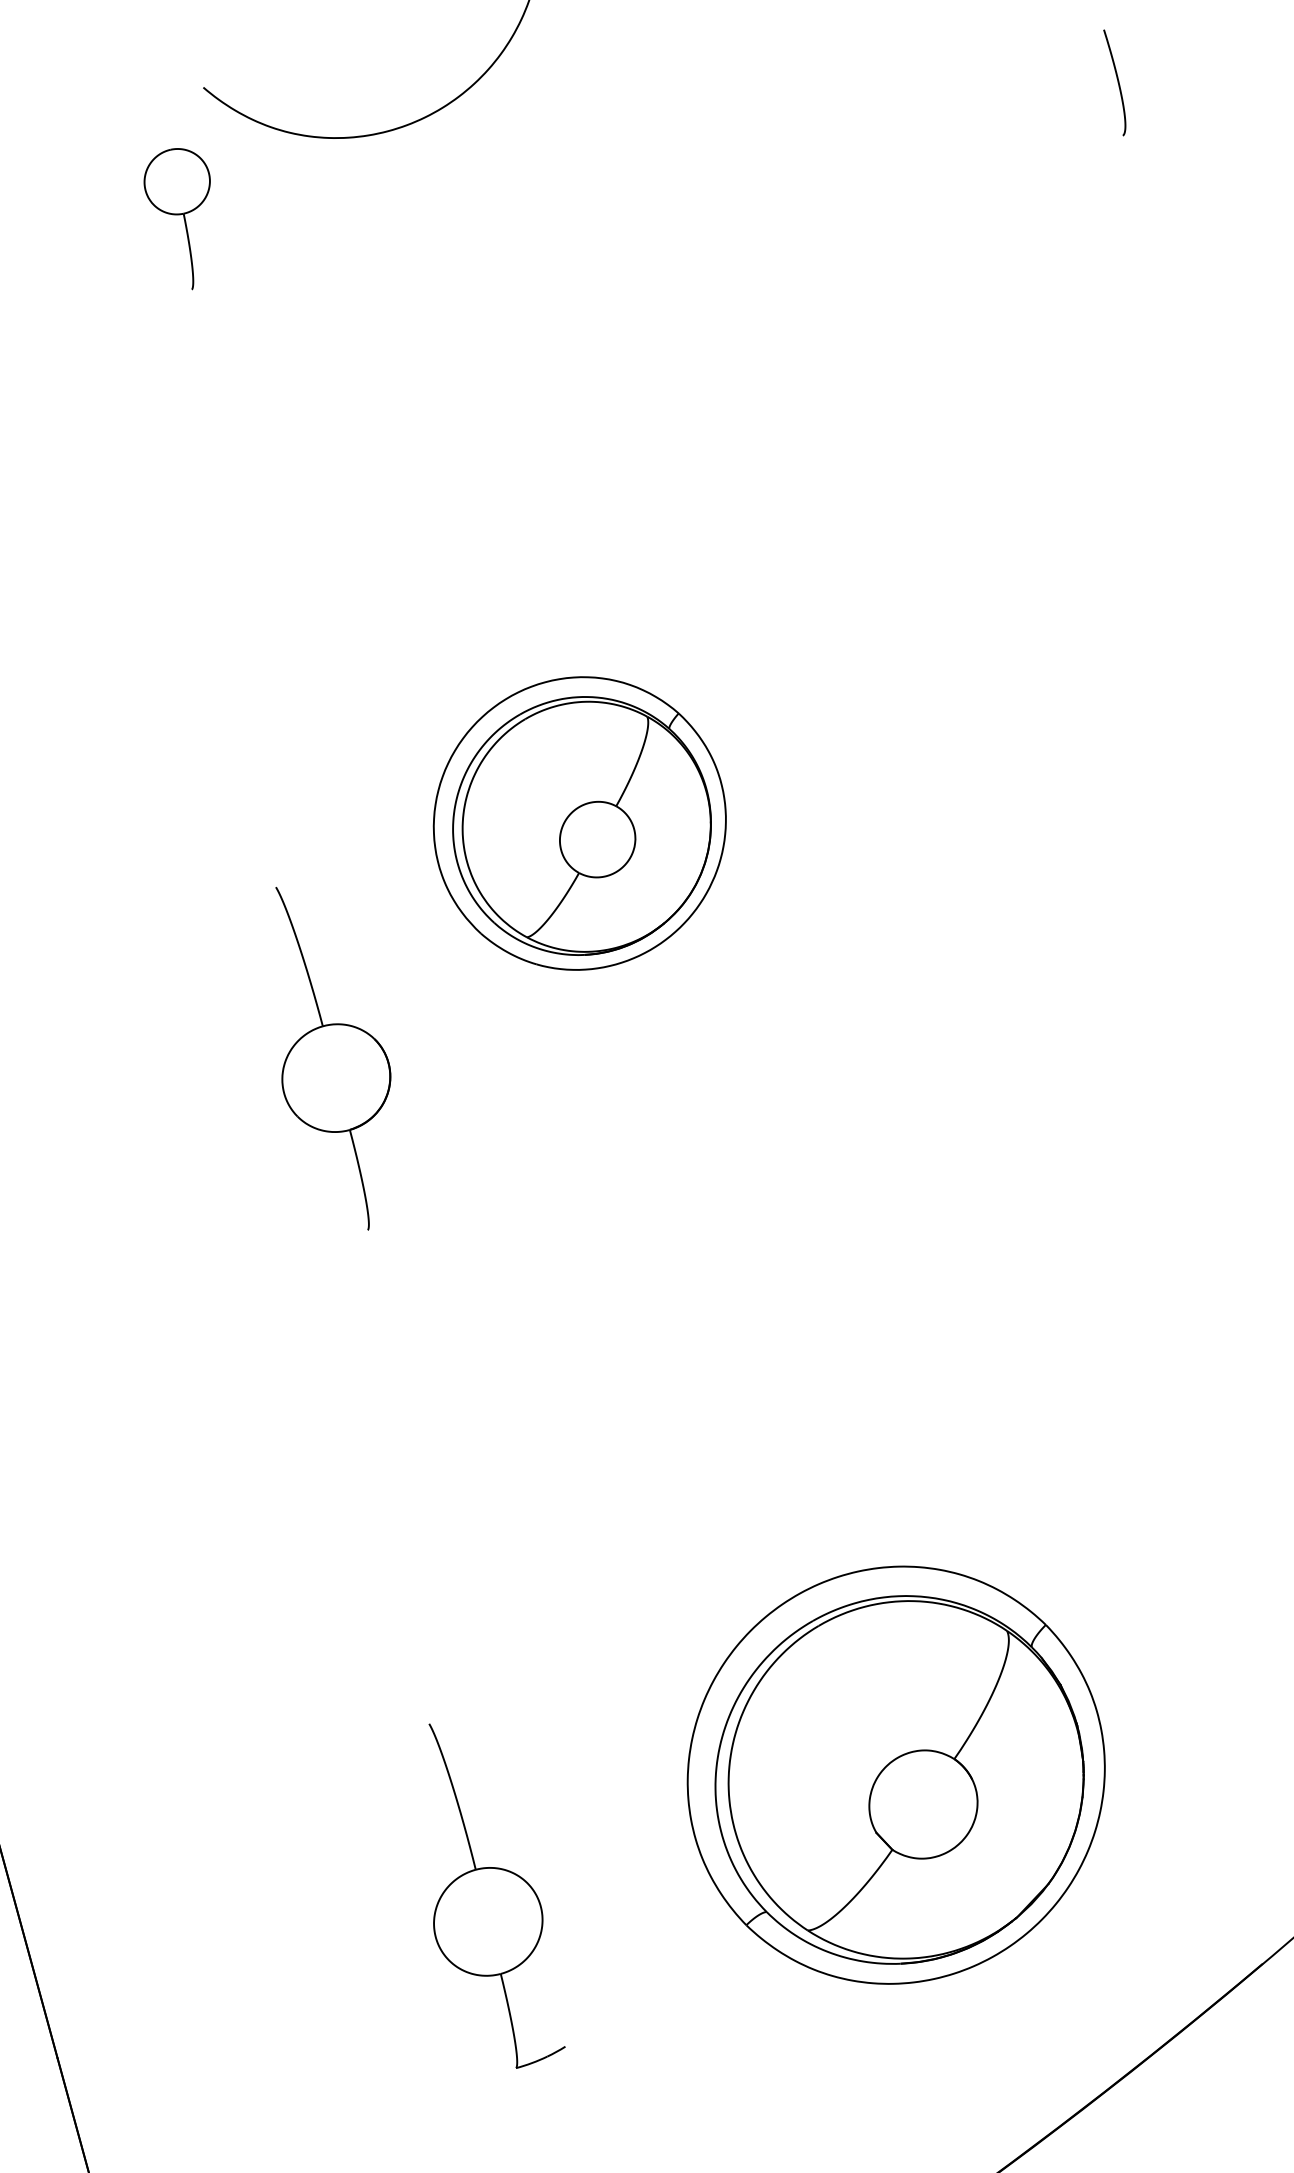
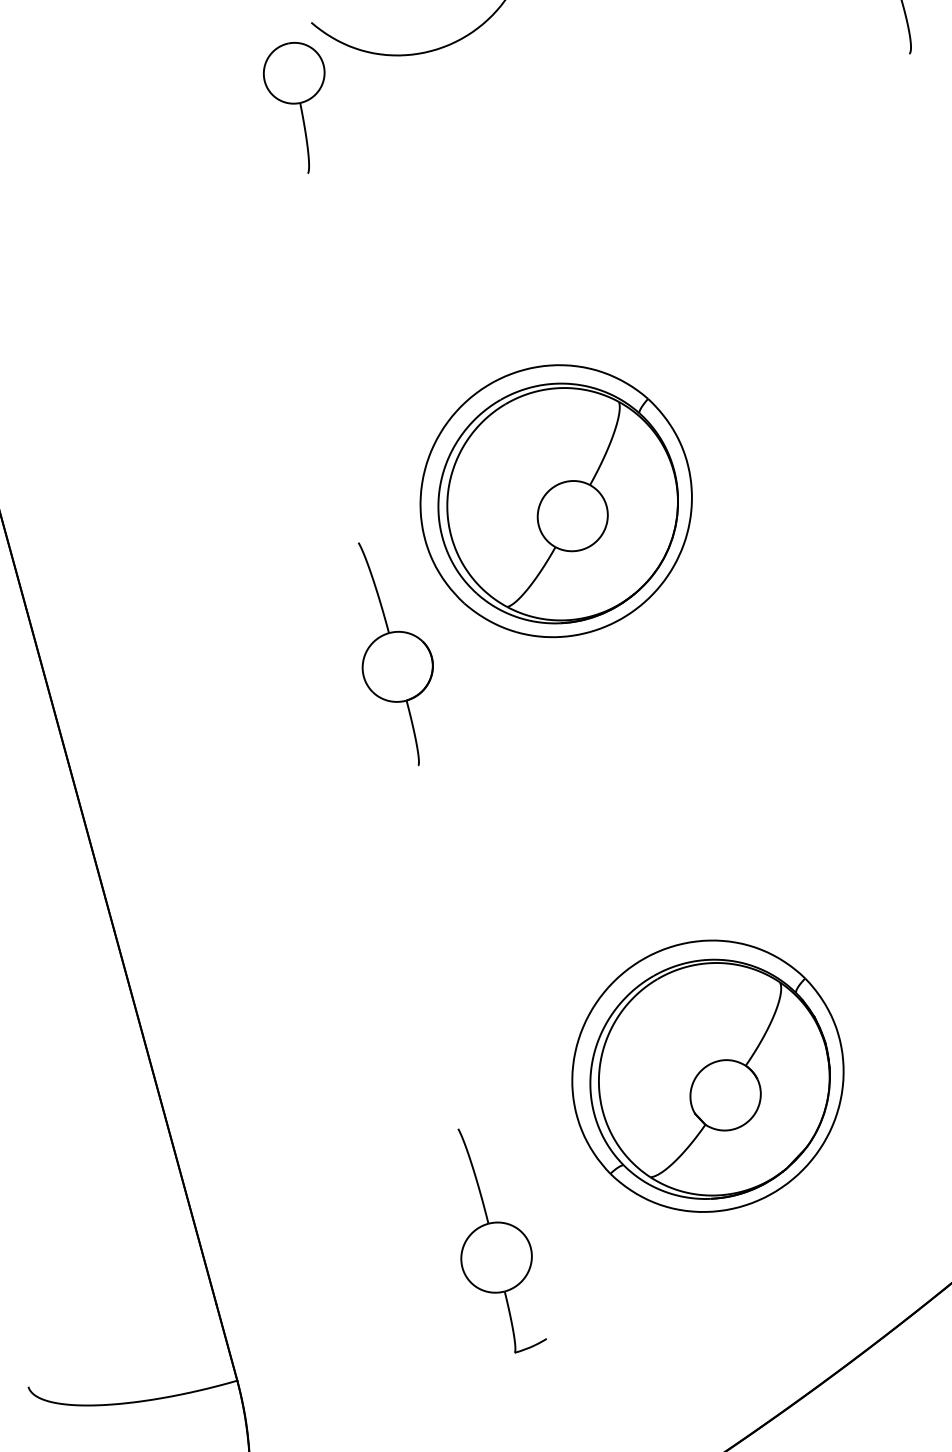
part: (177, 219) -> (294, 108), size x1.43
part: (578, 823) -> (555, 501), size x1.43
part: (895, 1774) -> (707, 1075), moved
part: (495, 1895) -> (501, 1240), moved

